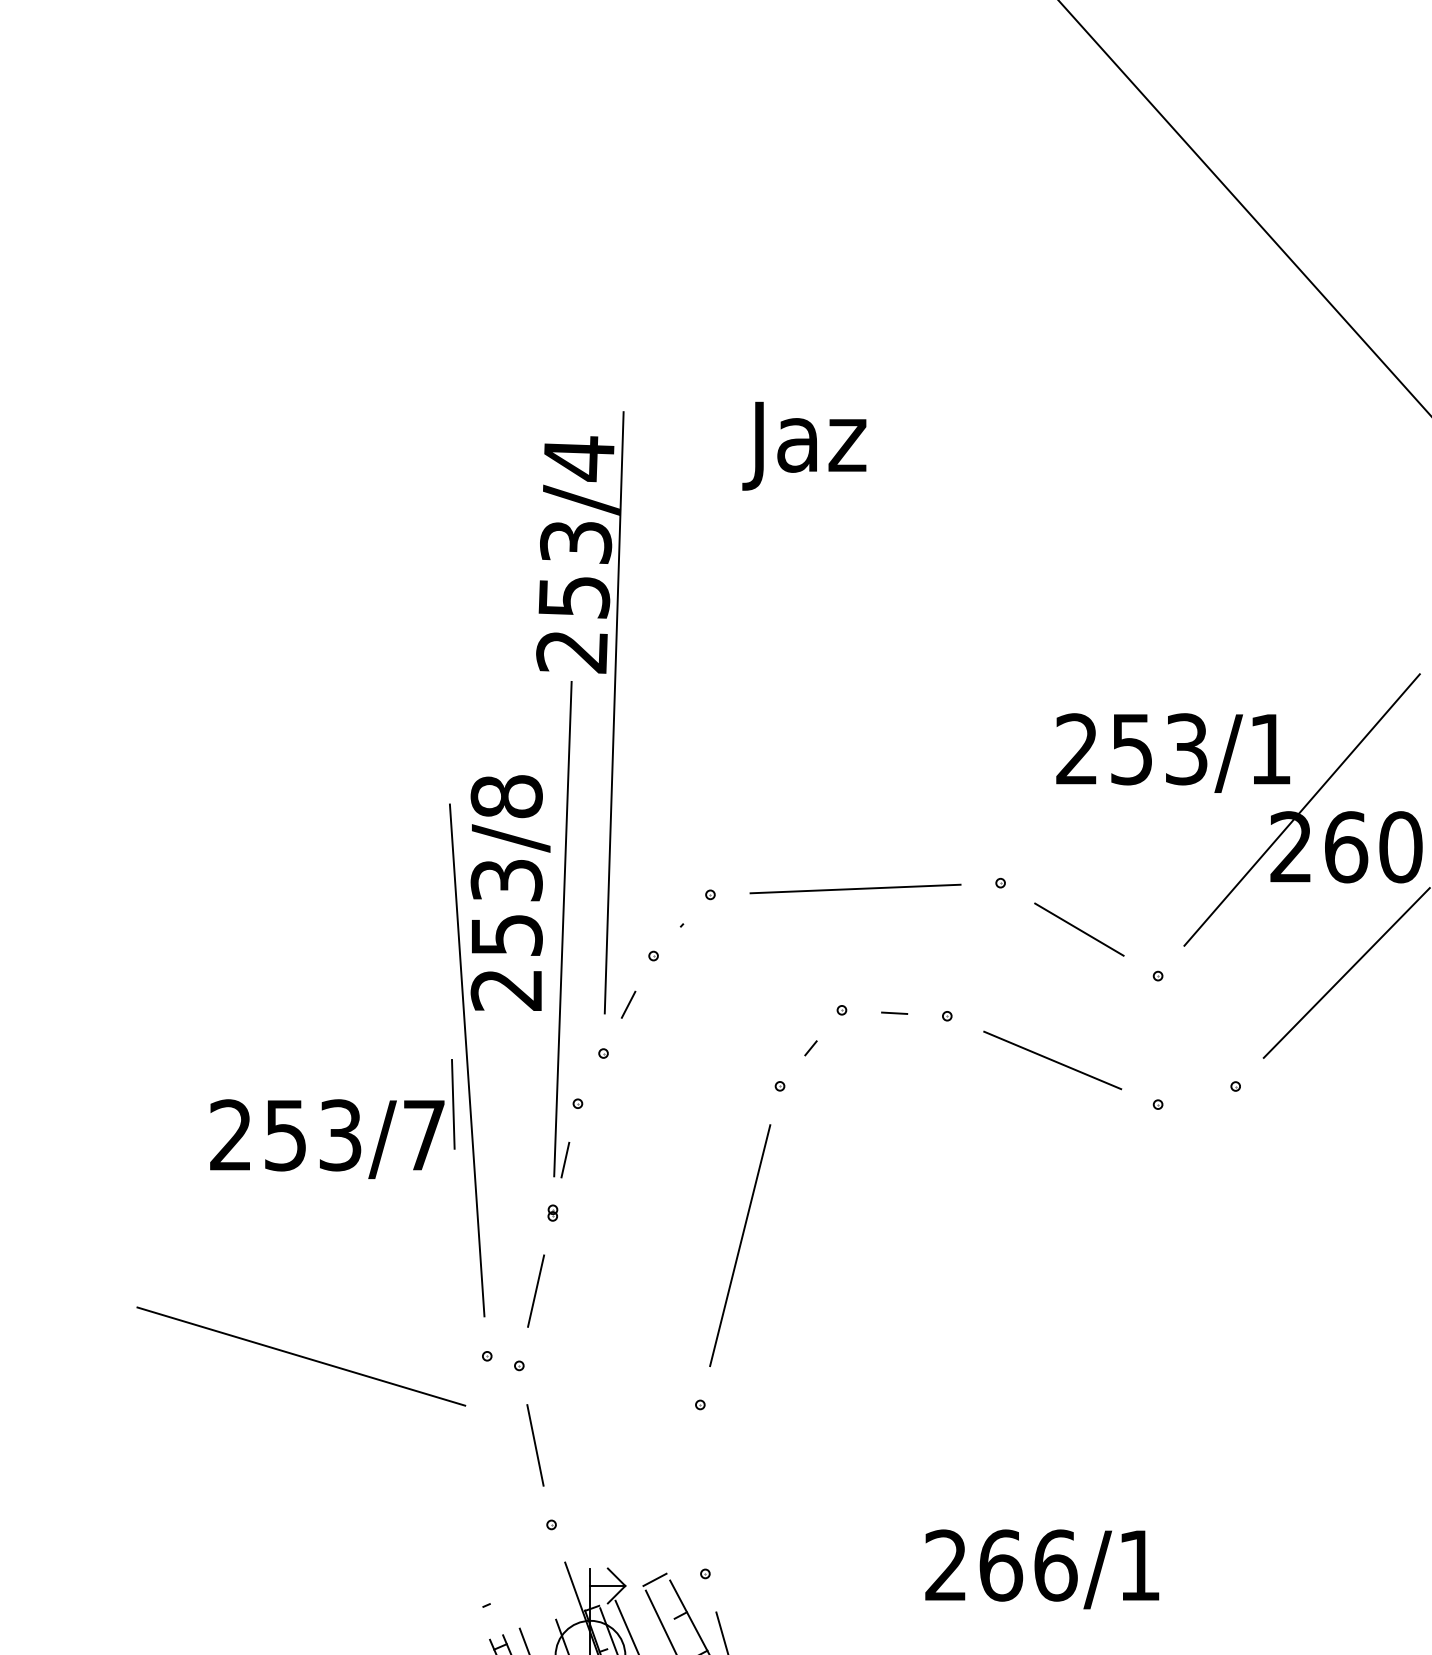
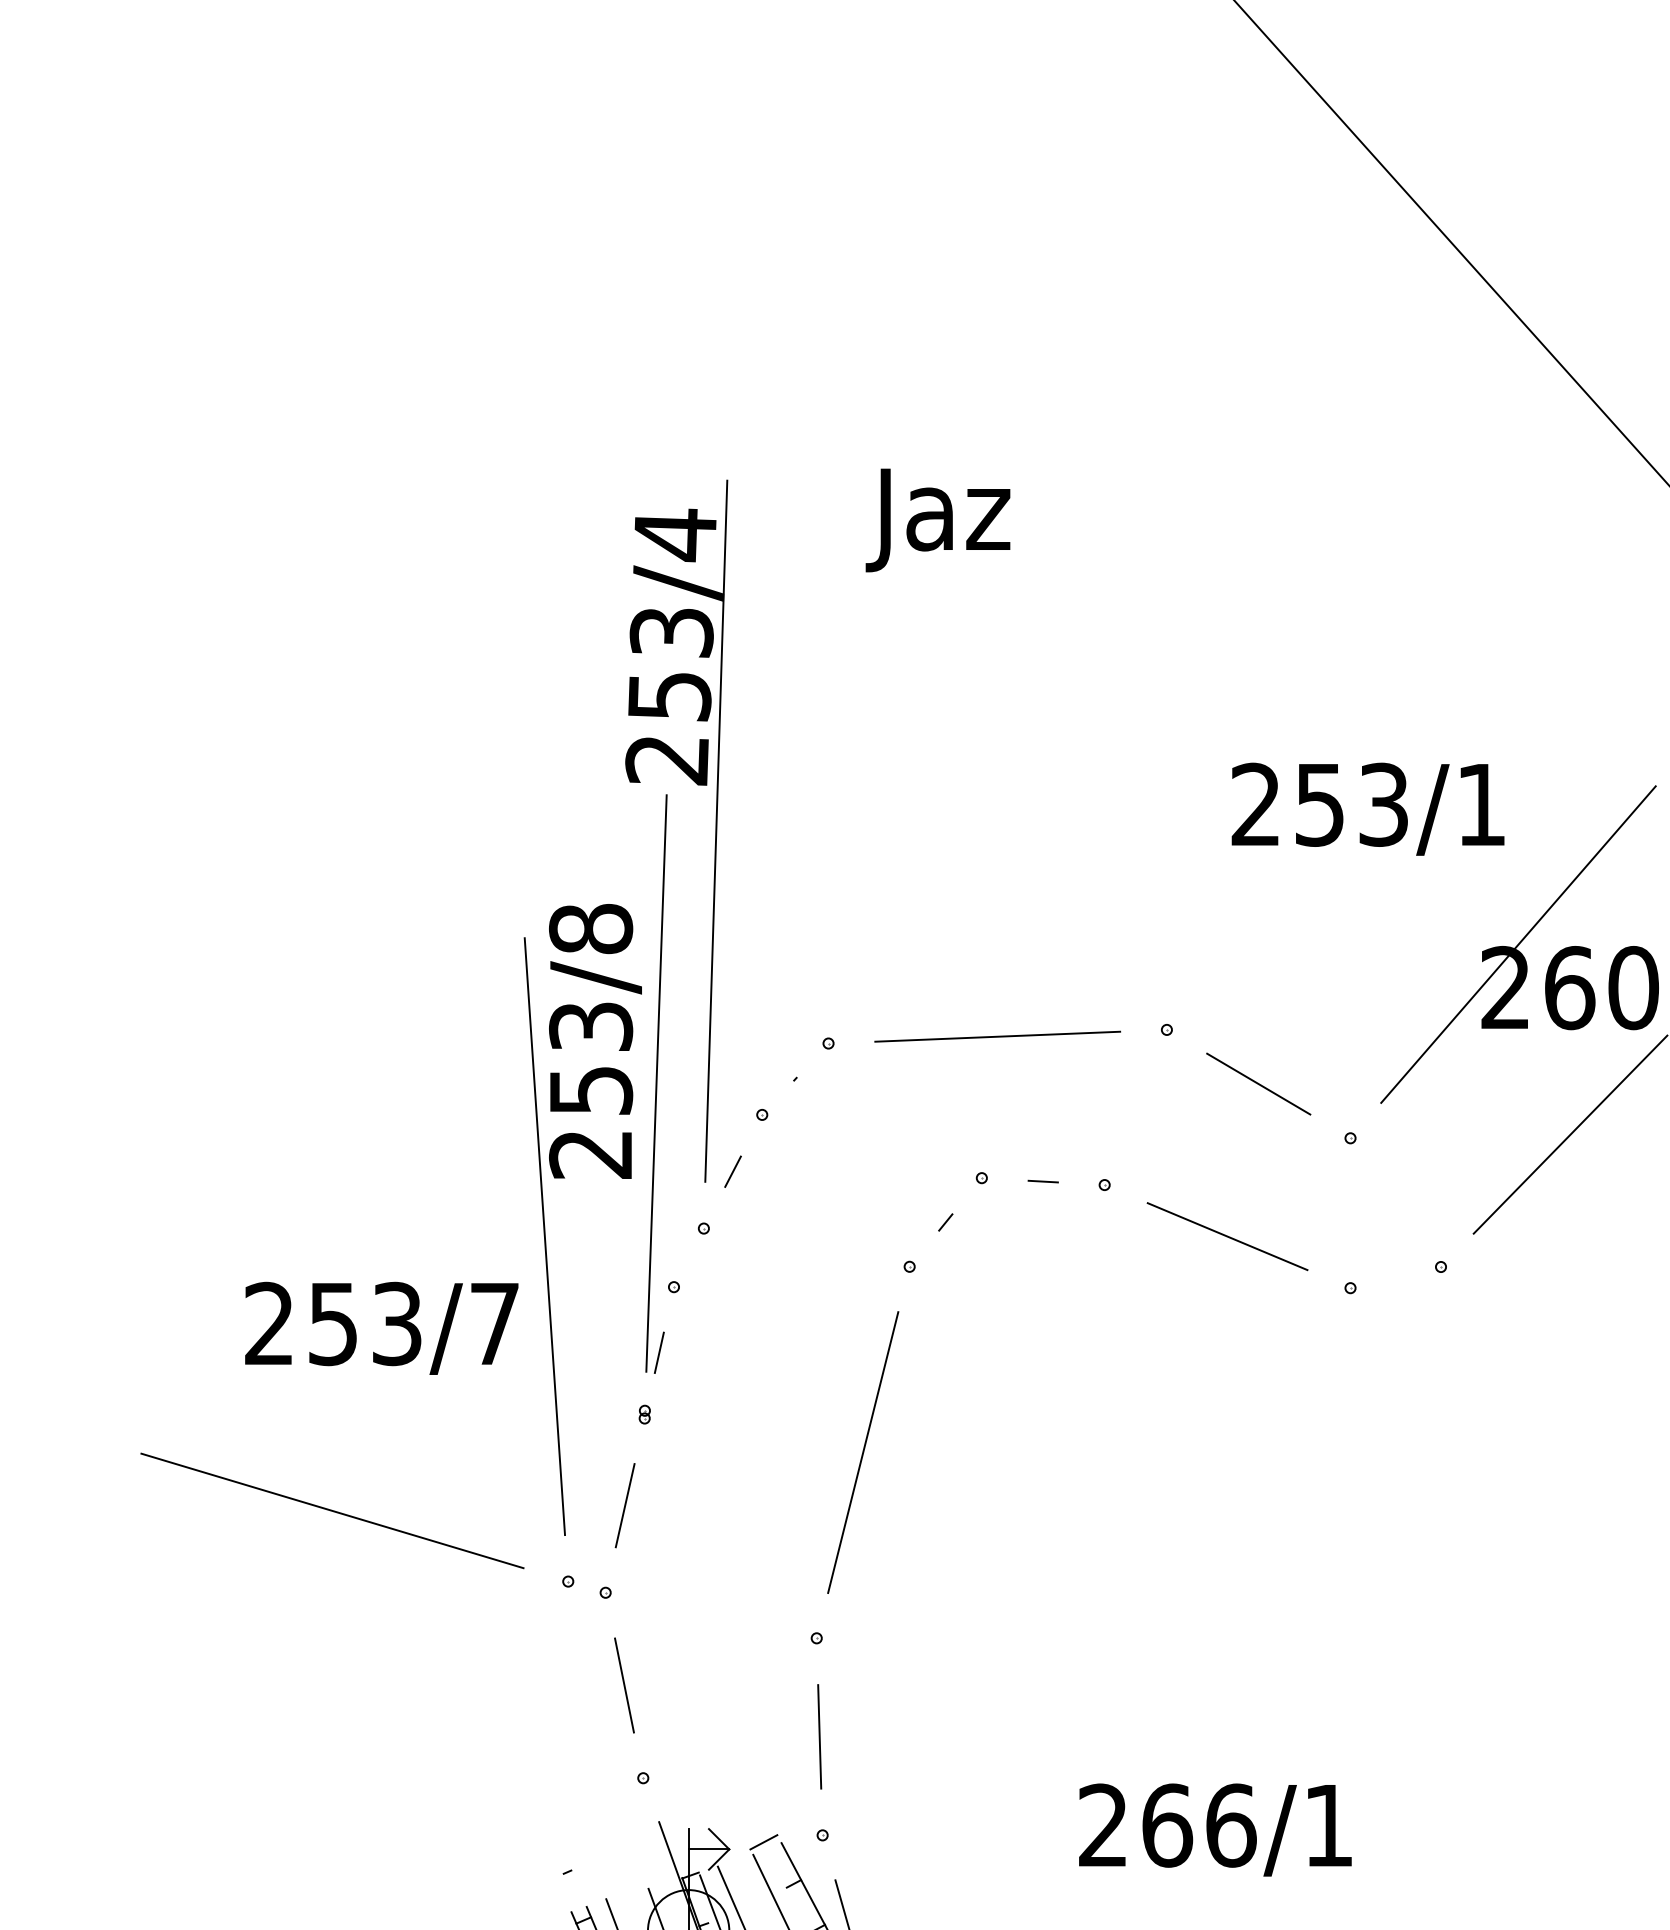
text: (1172, 752) -> (1367, 808), moved
line: (453, 1104) -> (819, 1736), moved
line: (301, 1356) -> (332, 1510), moved

